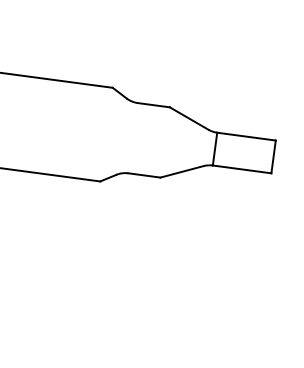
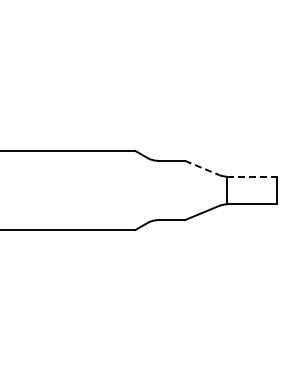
line: (189, 118) -> (202, 167), solid -> dashed
line: (246, 136) -> (251, 176), solid -> dashed

